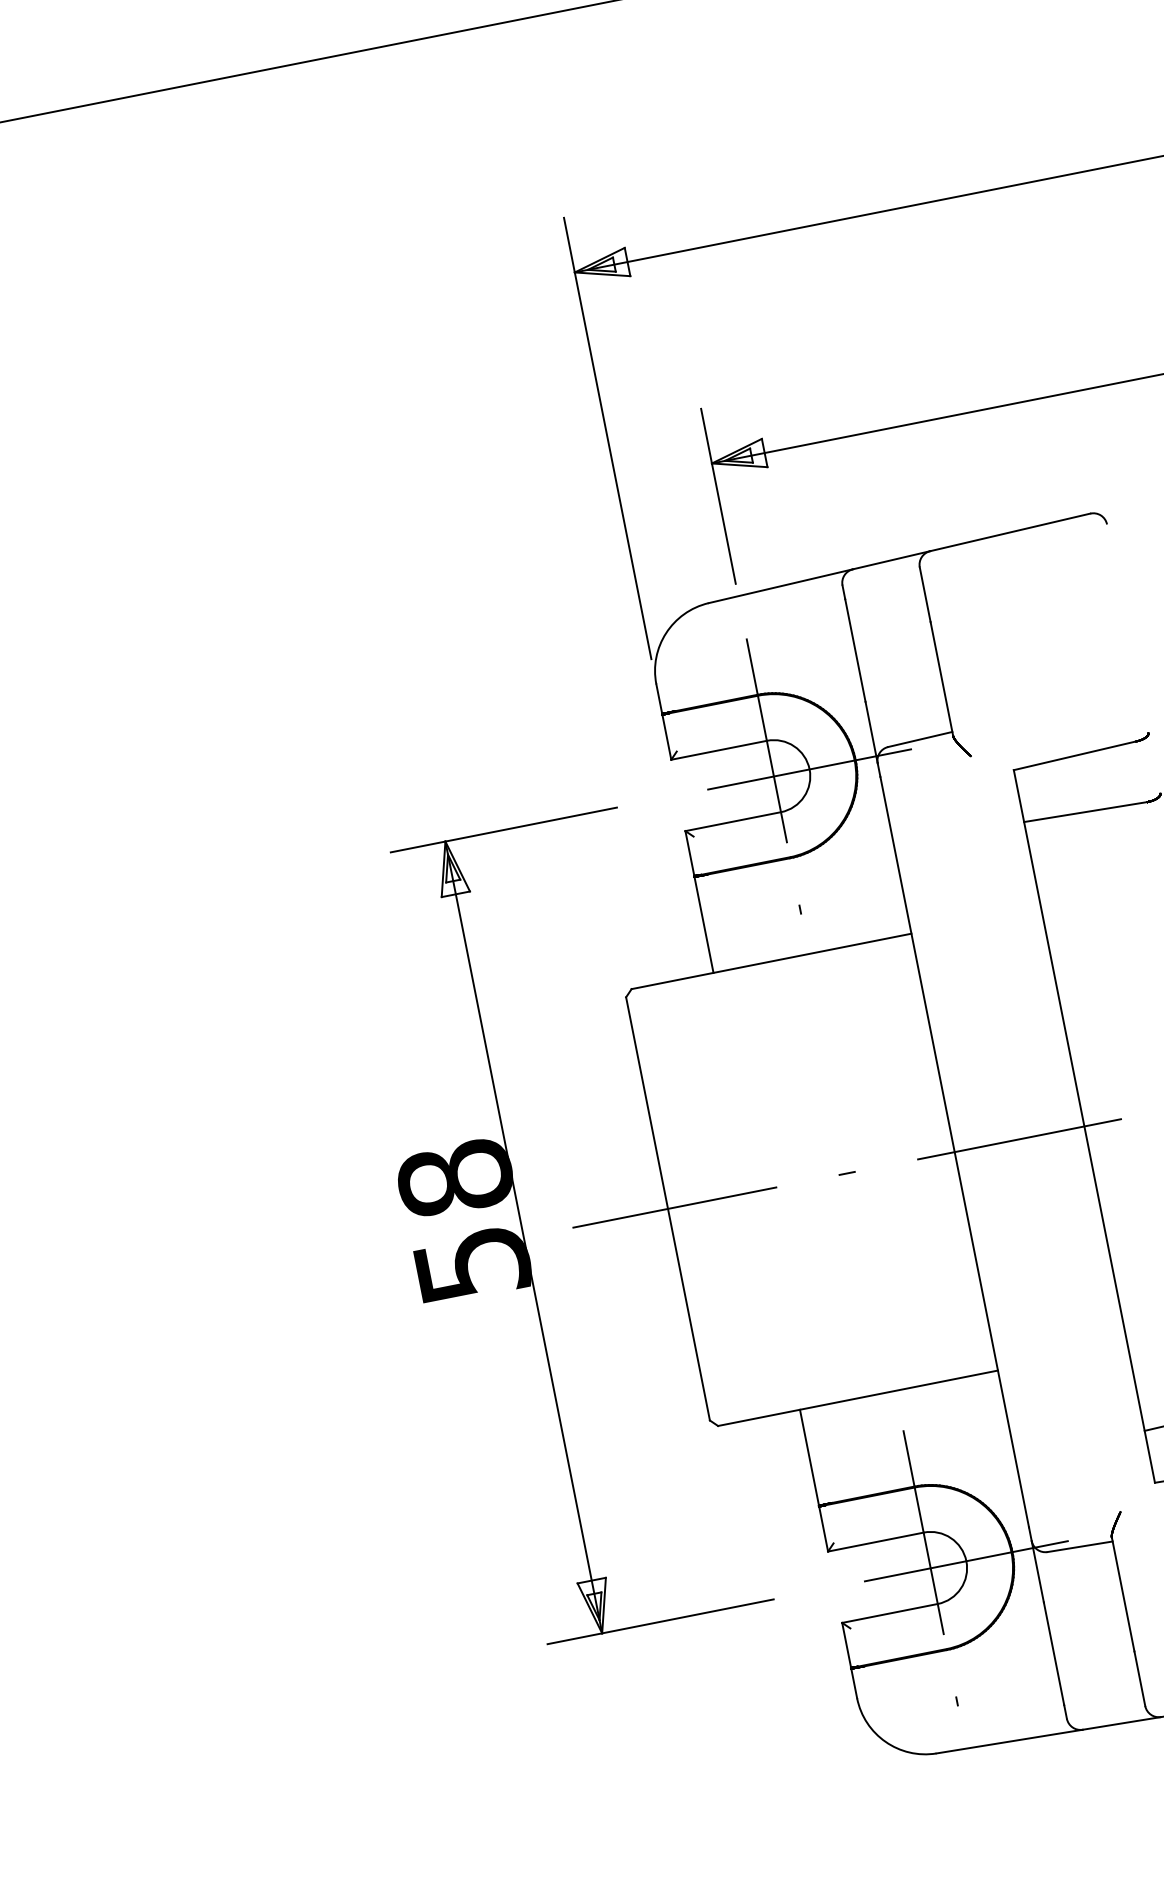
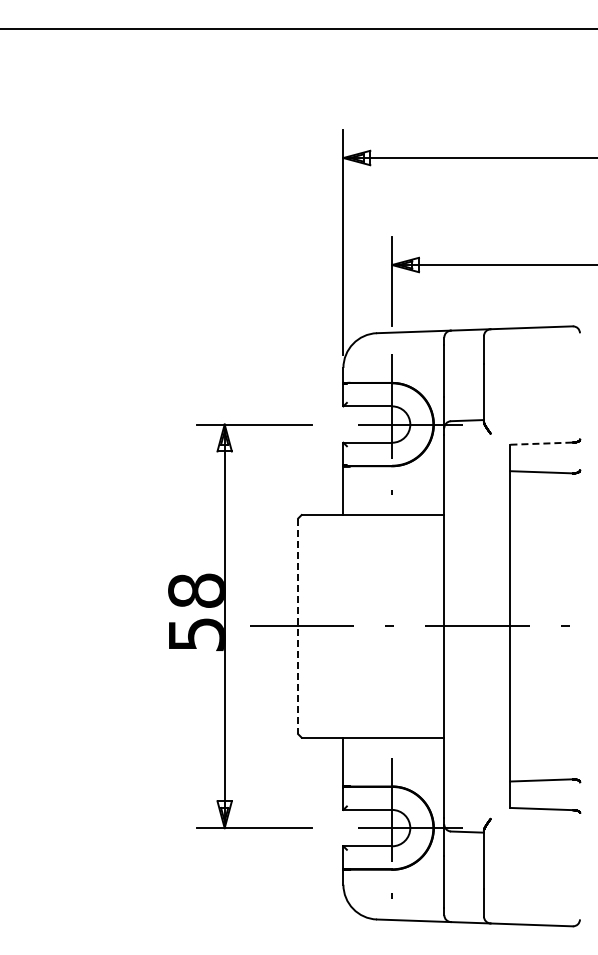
line: (1076, 755) -> (542, 443), solid -> dashed
line: (668, 1209) -> (298, 626), solid -> dashed

